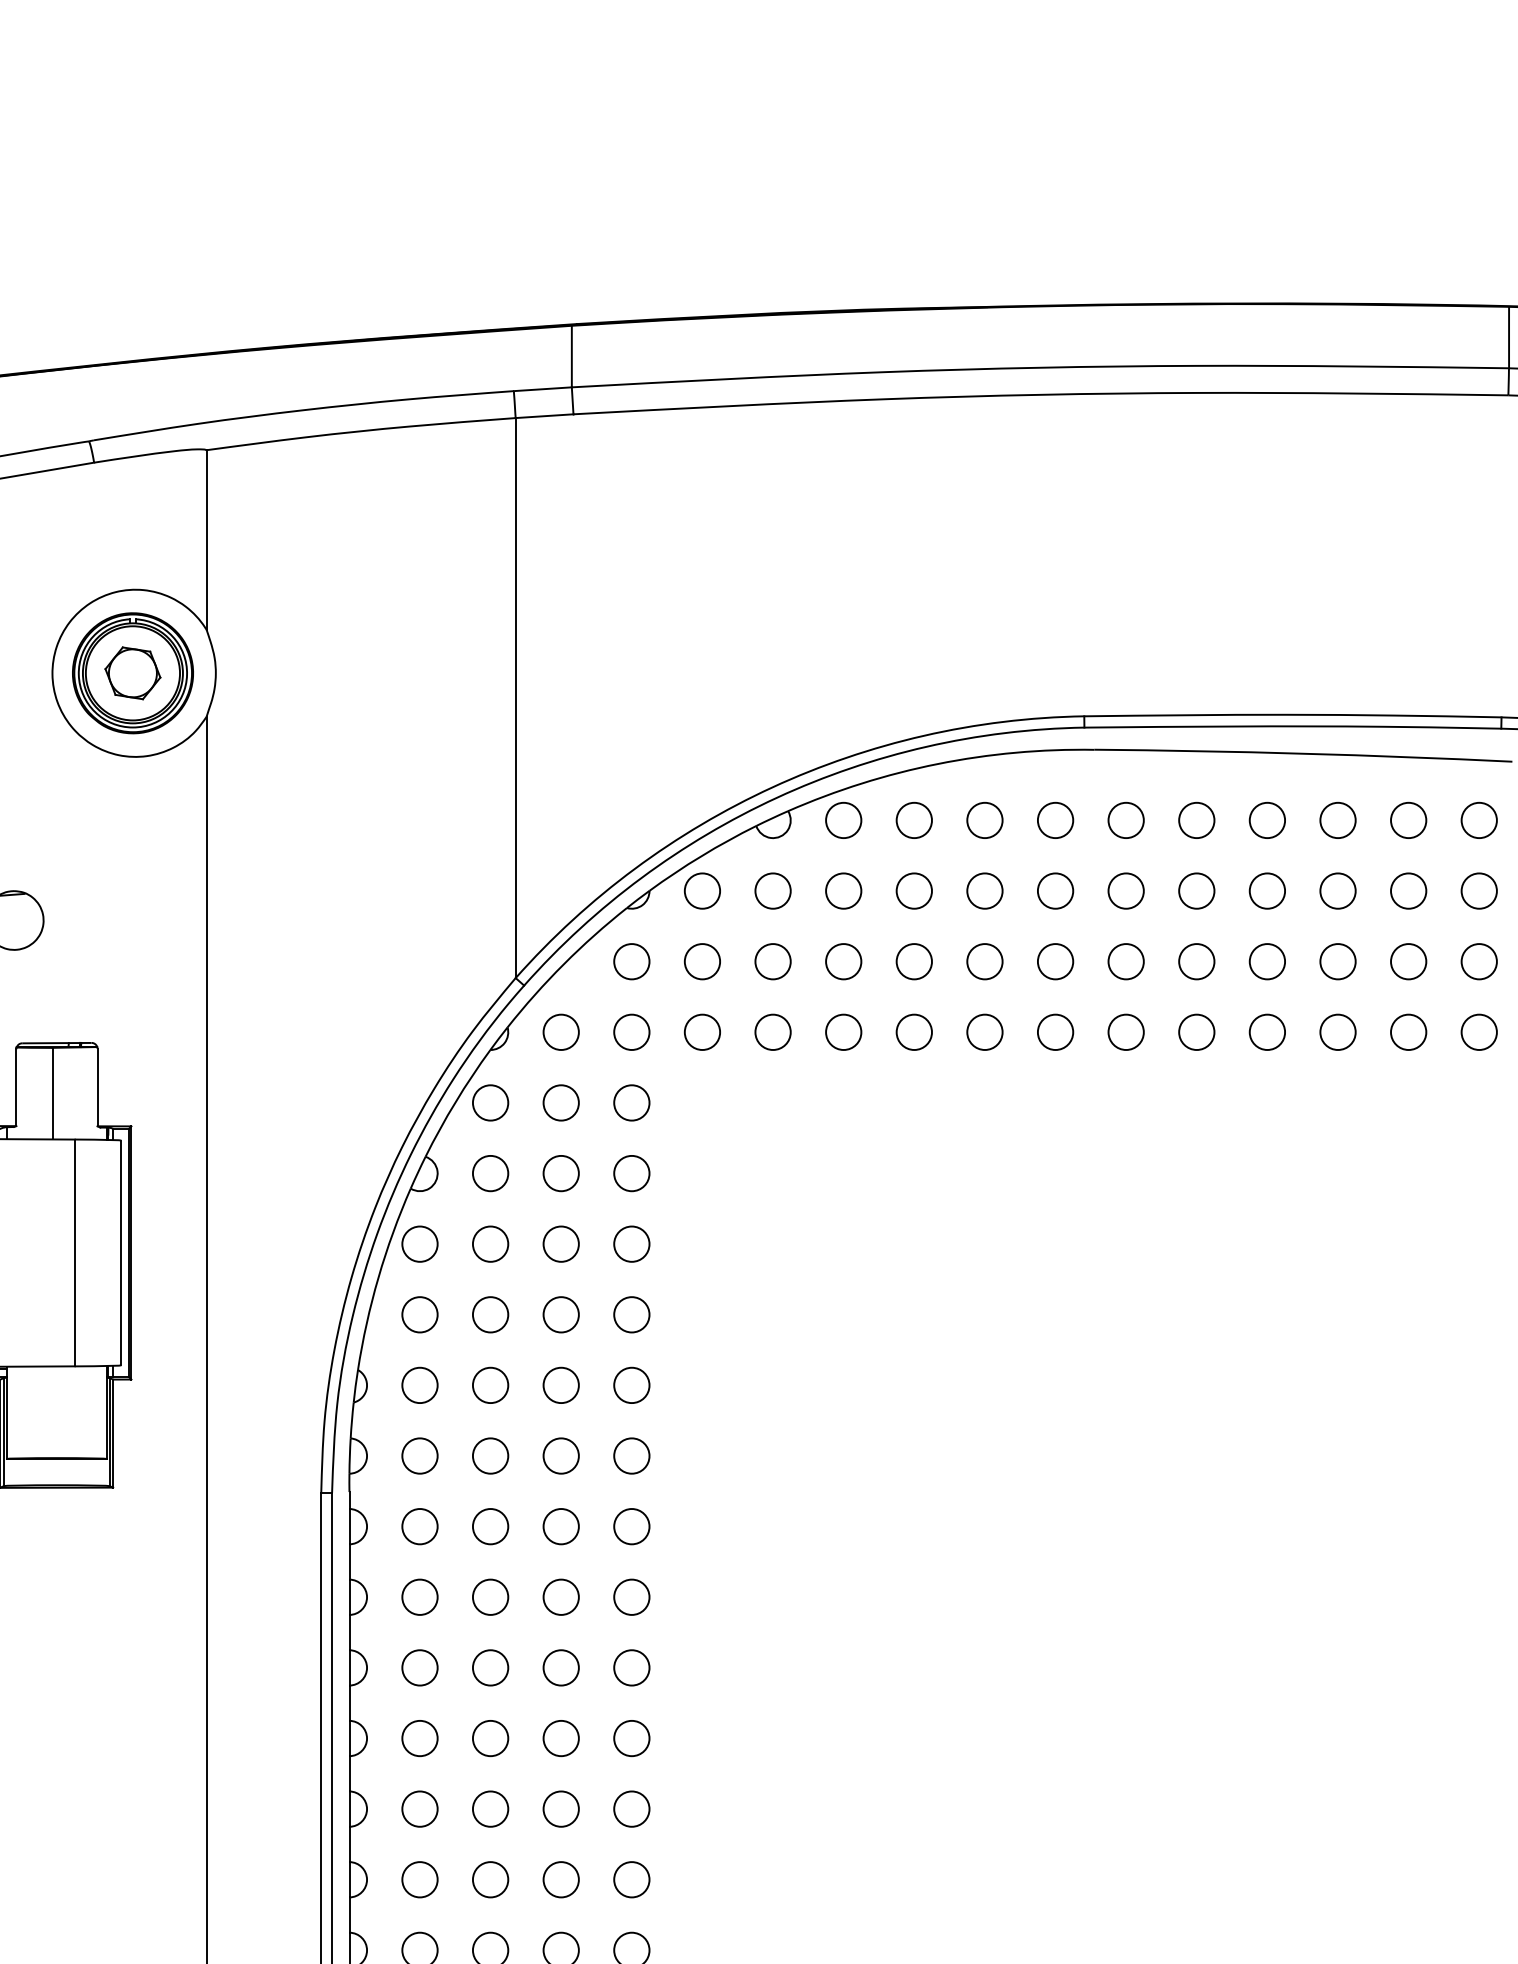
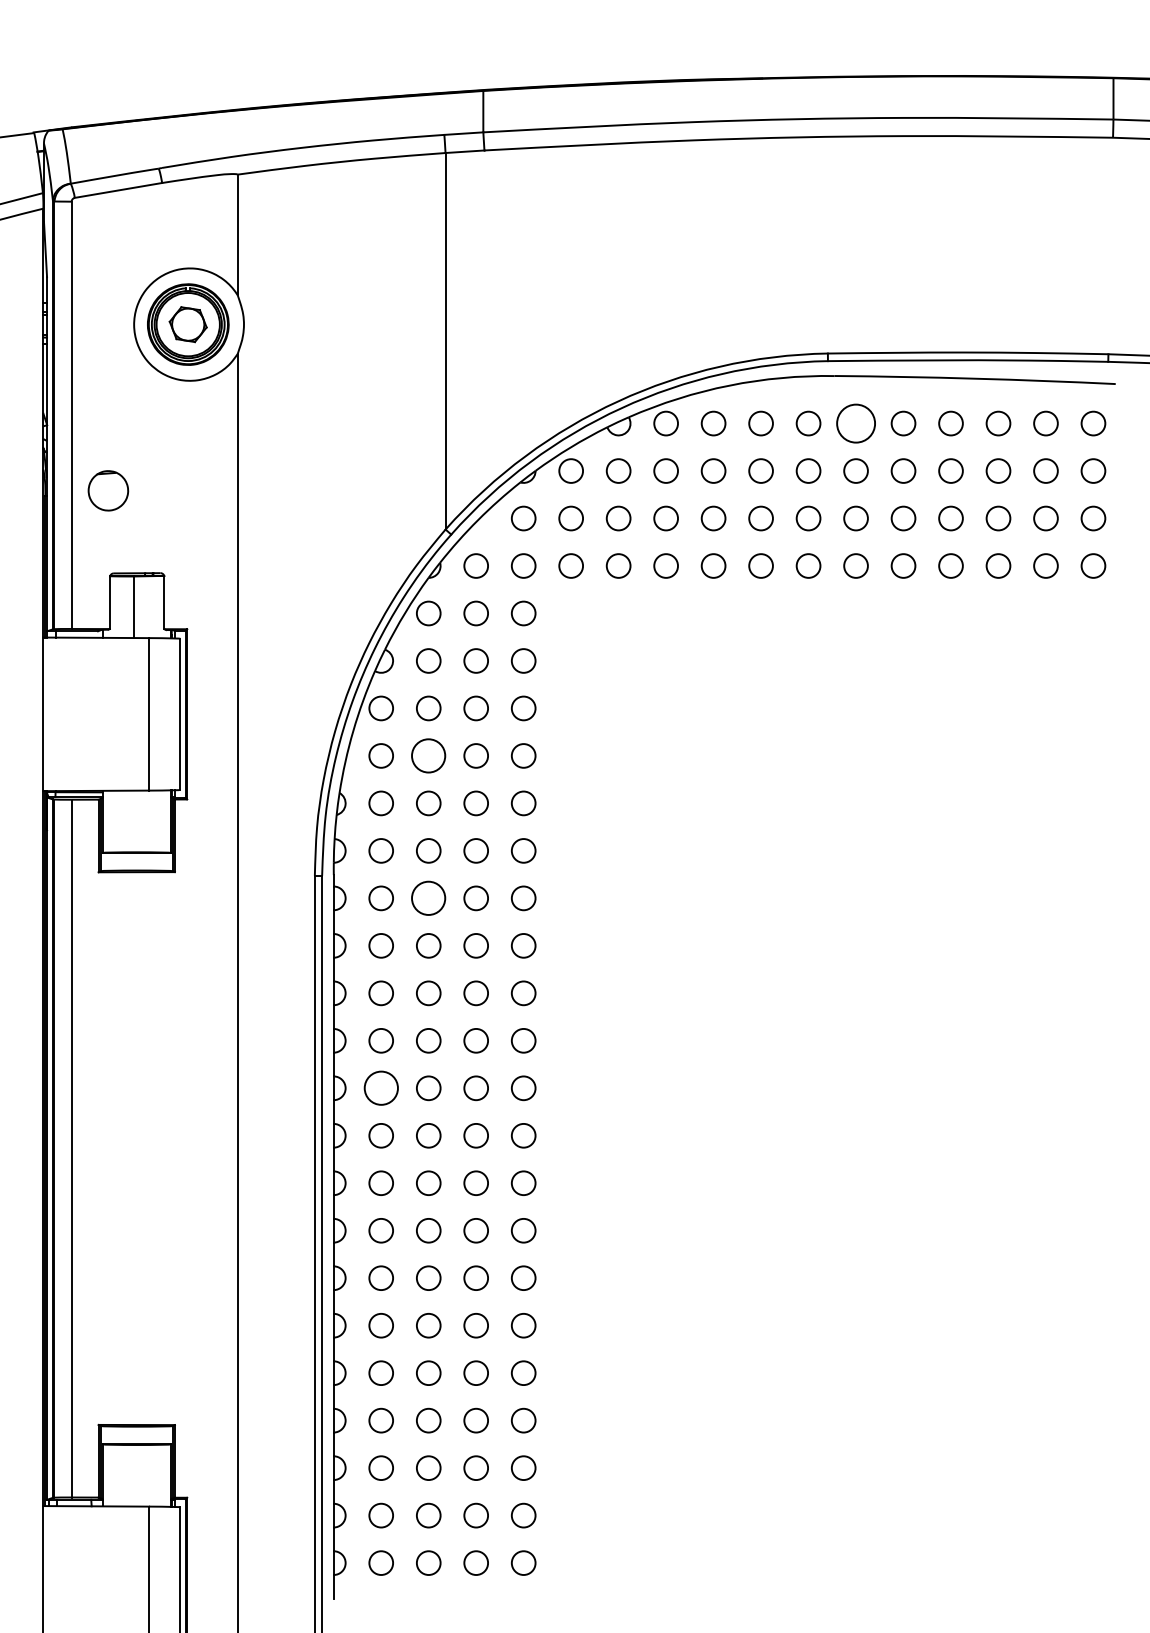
circle: (1125, 820) -> (855, 423), size x1.6
circle: (490, 1314) -> (428, 755), size x1.4
circle: (490, 1526) -> (428, 898), size x1.4
circle: (418, 1809) -> (380, 1088), size x1.4

